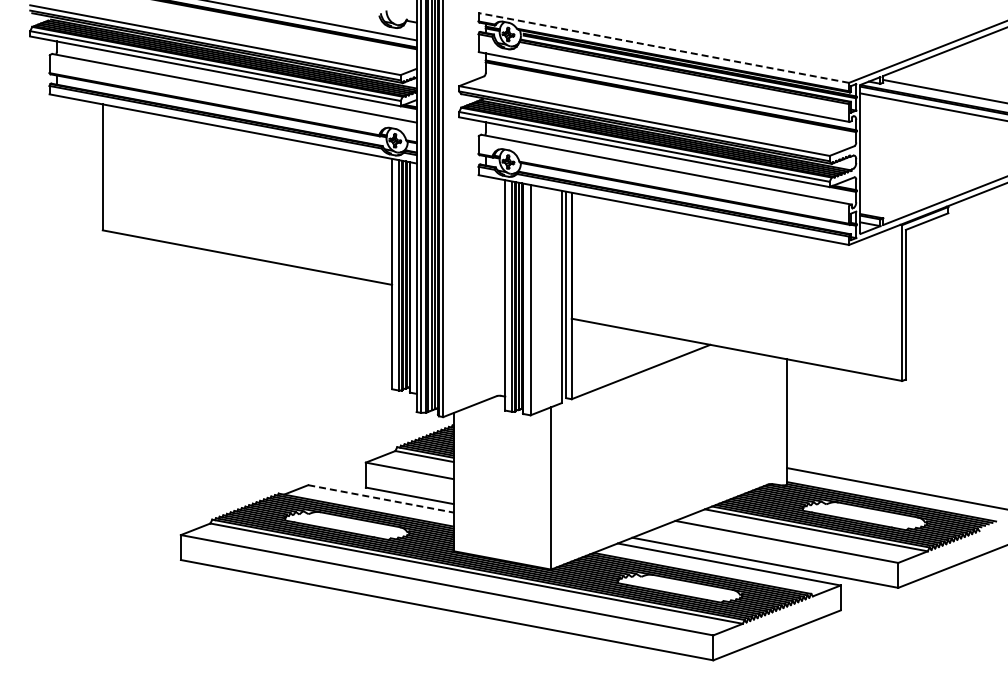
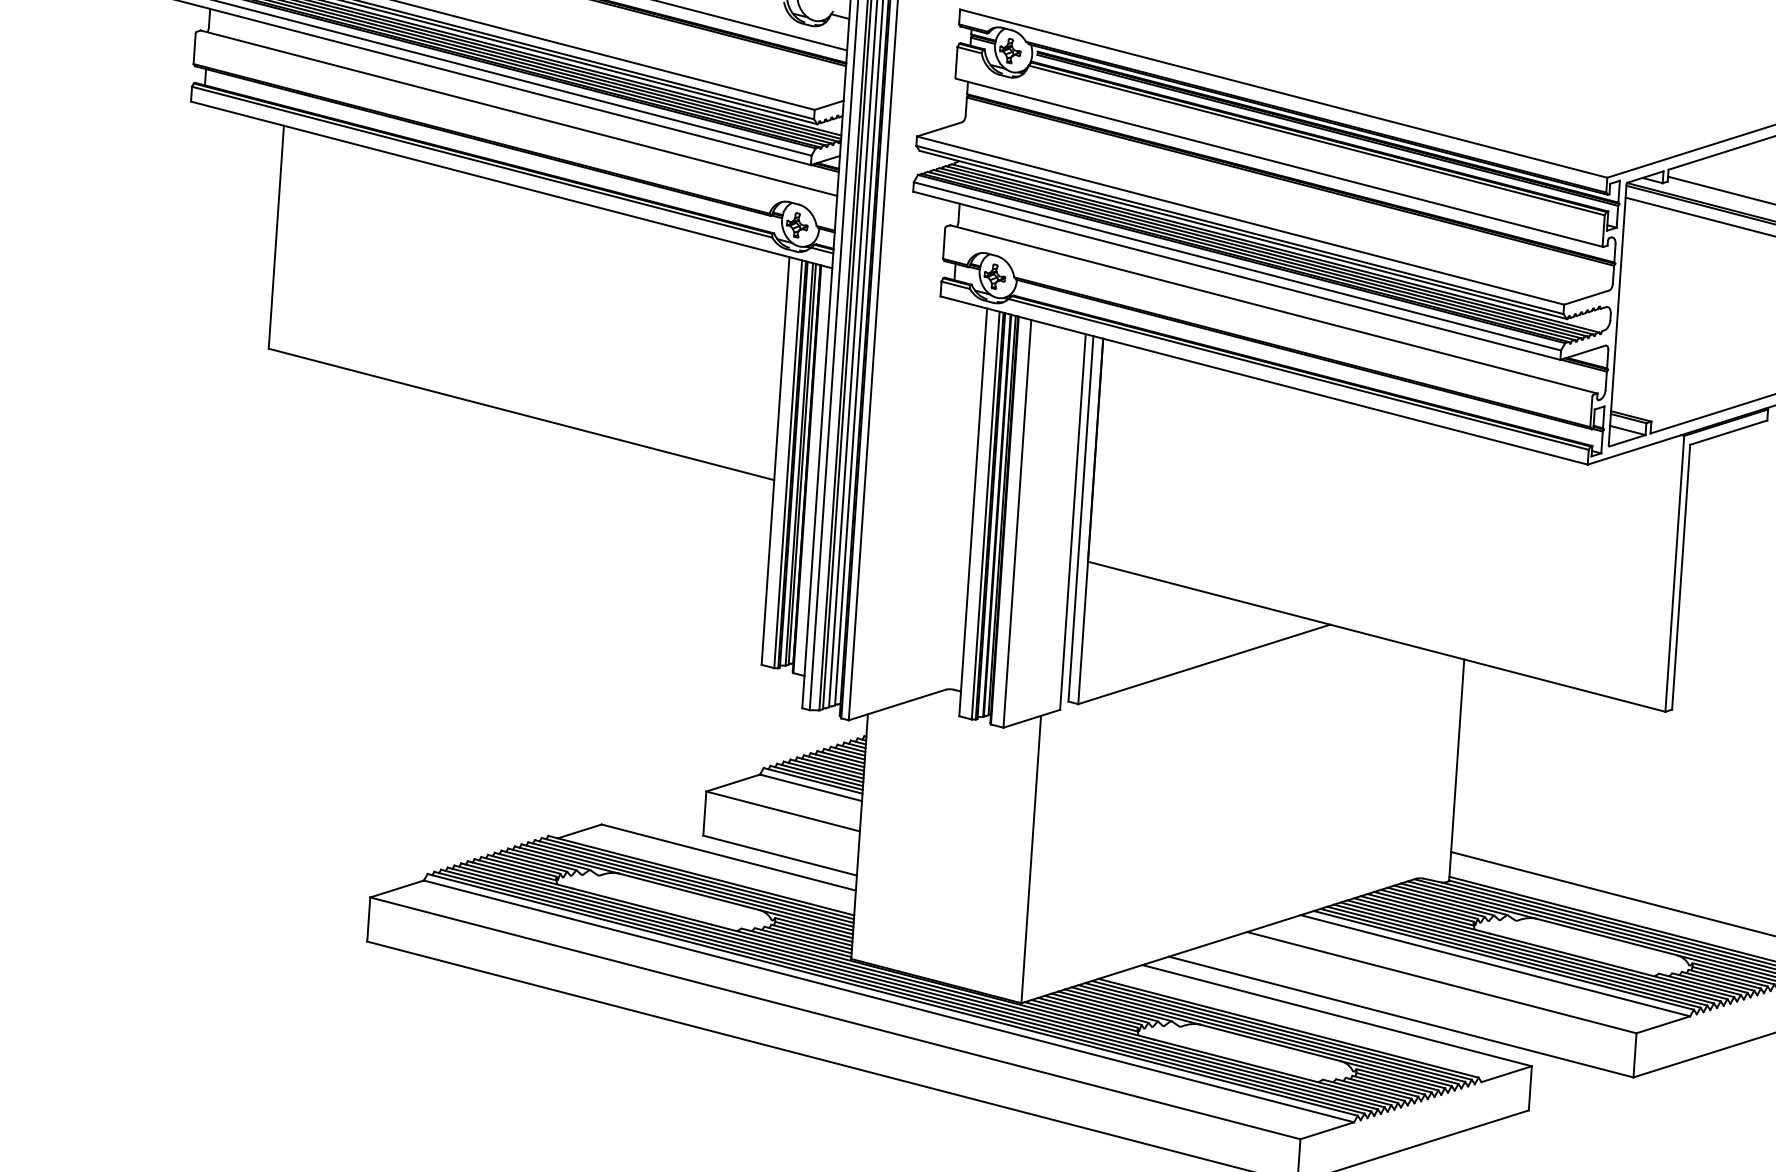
line: (663, 47) -> (1283, 92), dashed -> solid
line: (381, 498) -> (729, 856), dashed -> solid

